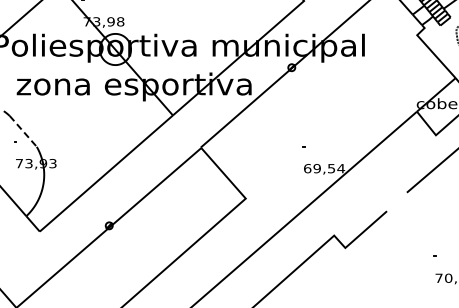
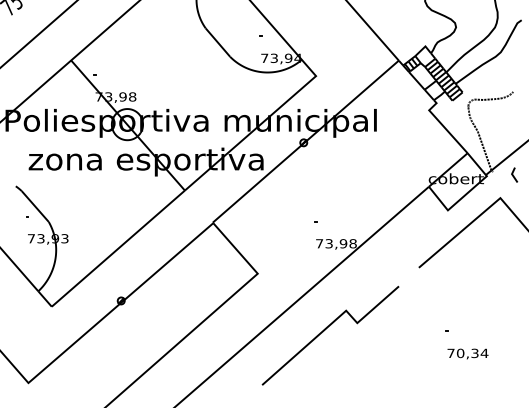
line: (23, 131) -> (35, 206), dashed -> solid
text: (324, 168) -> (336, 243), 69,54 -> 73,98

